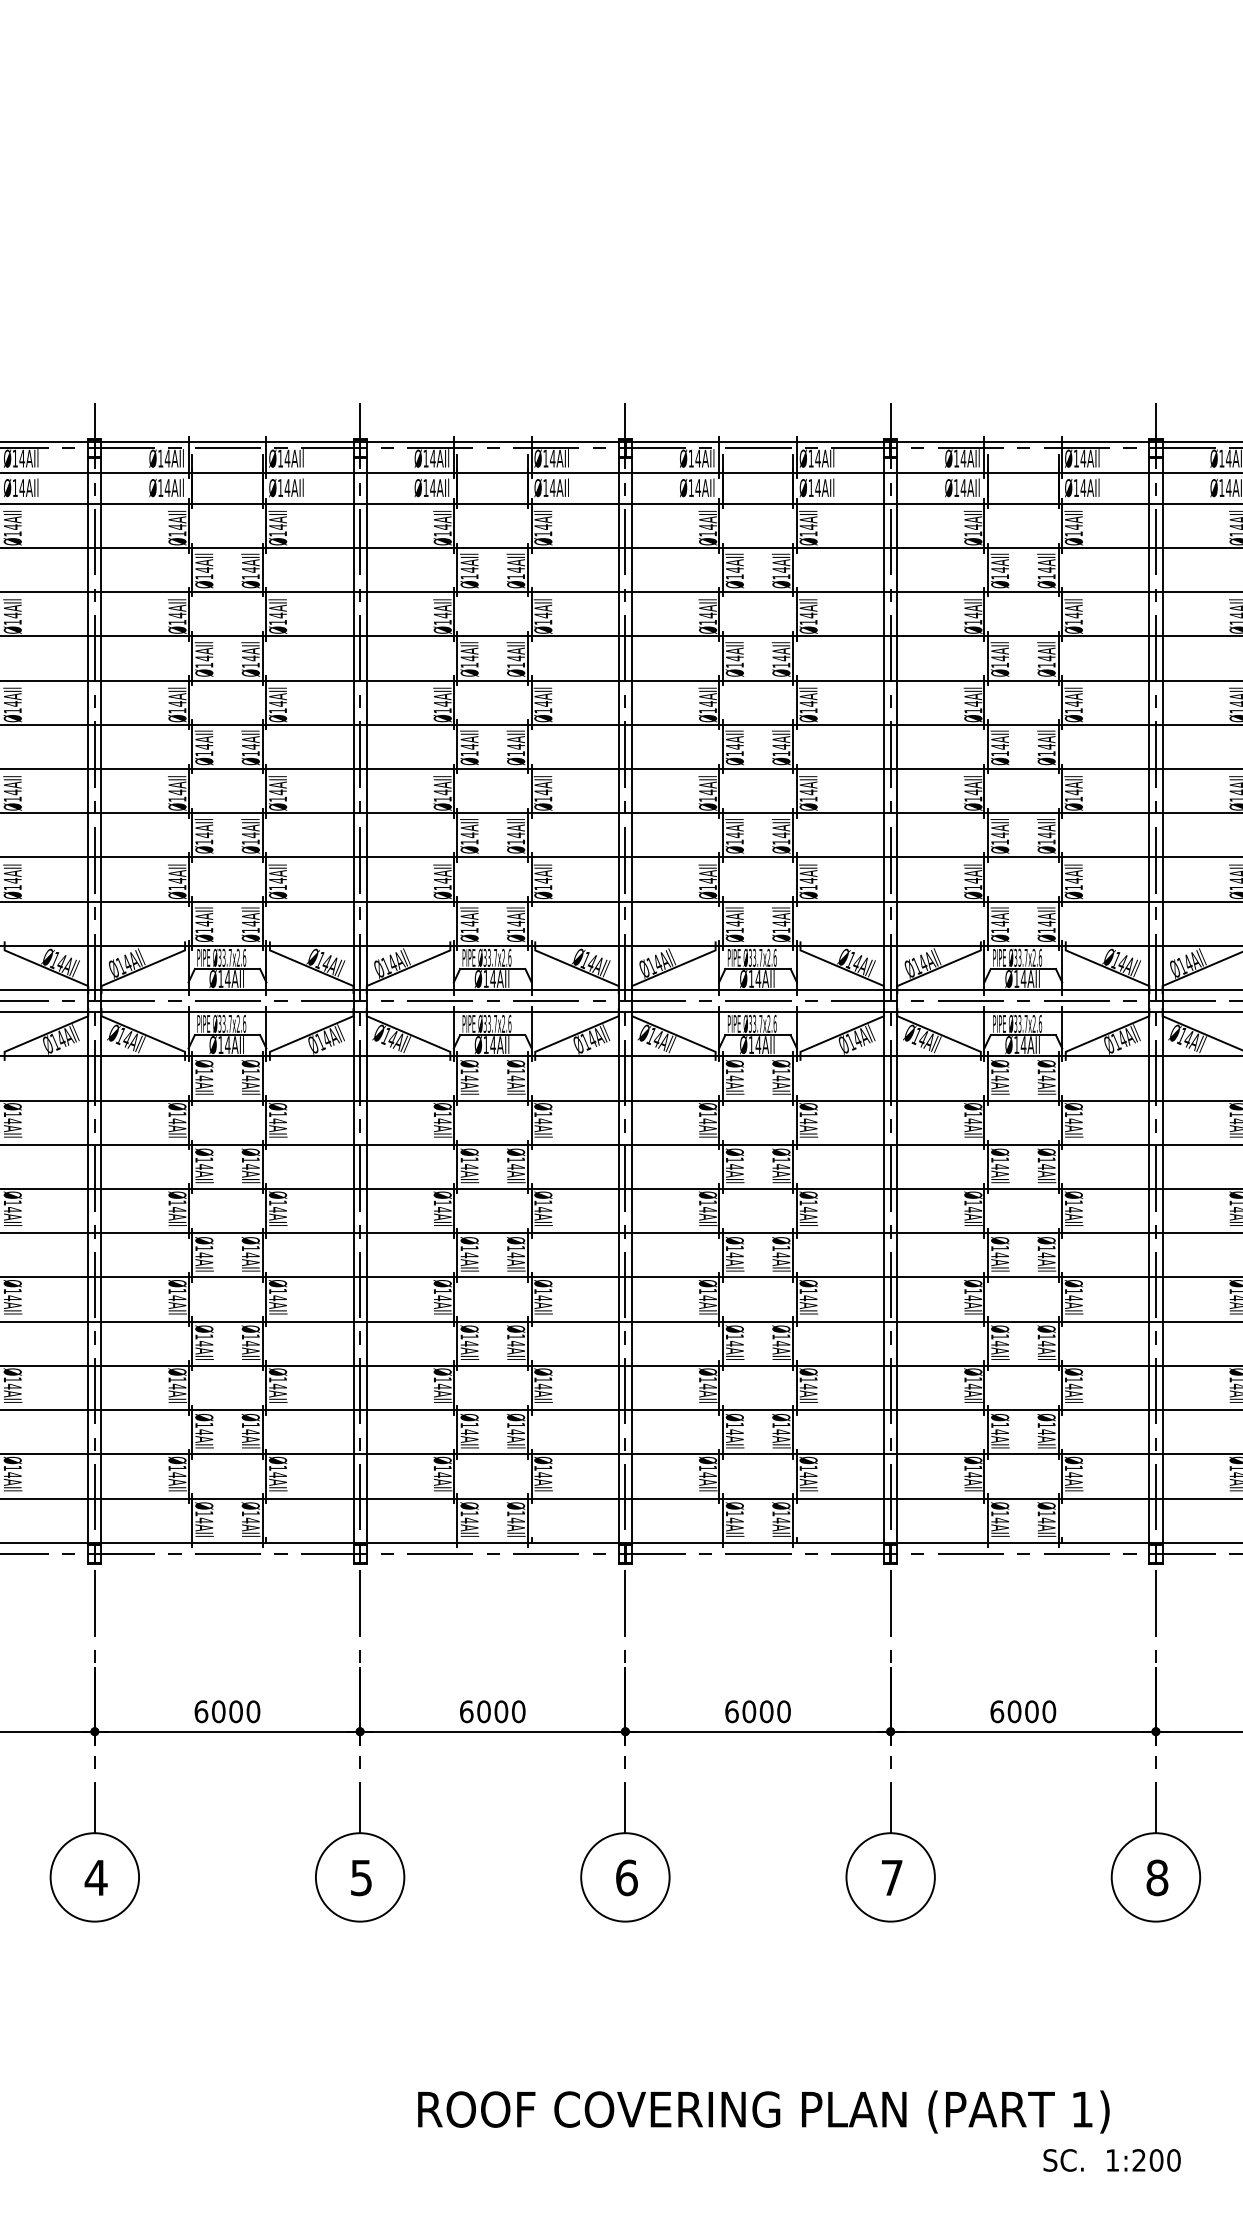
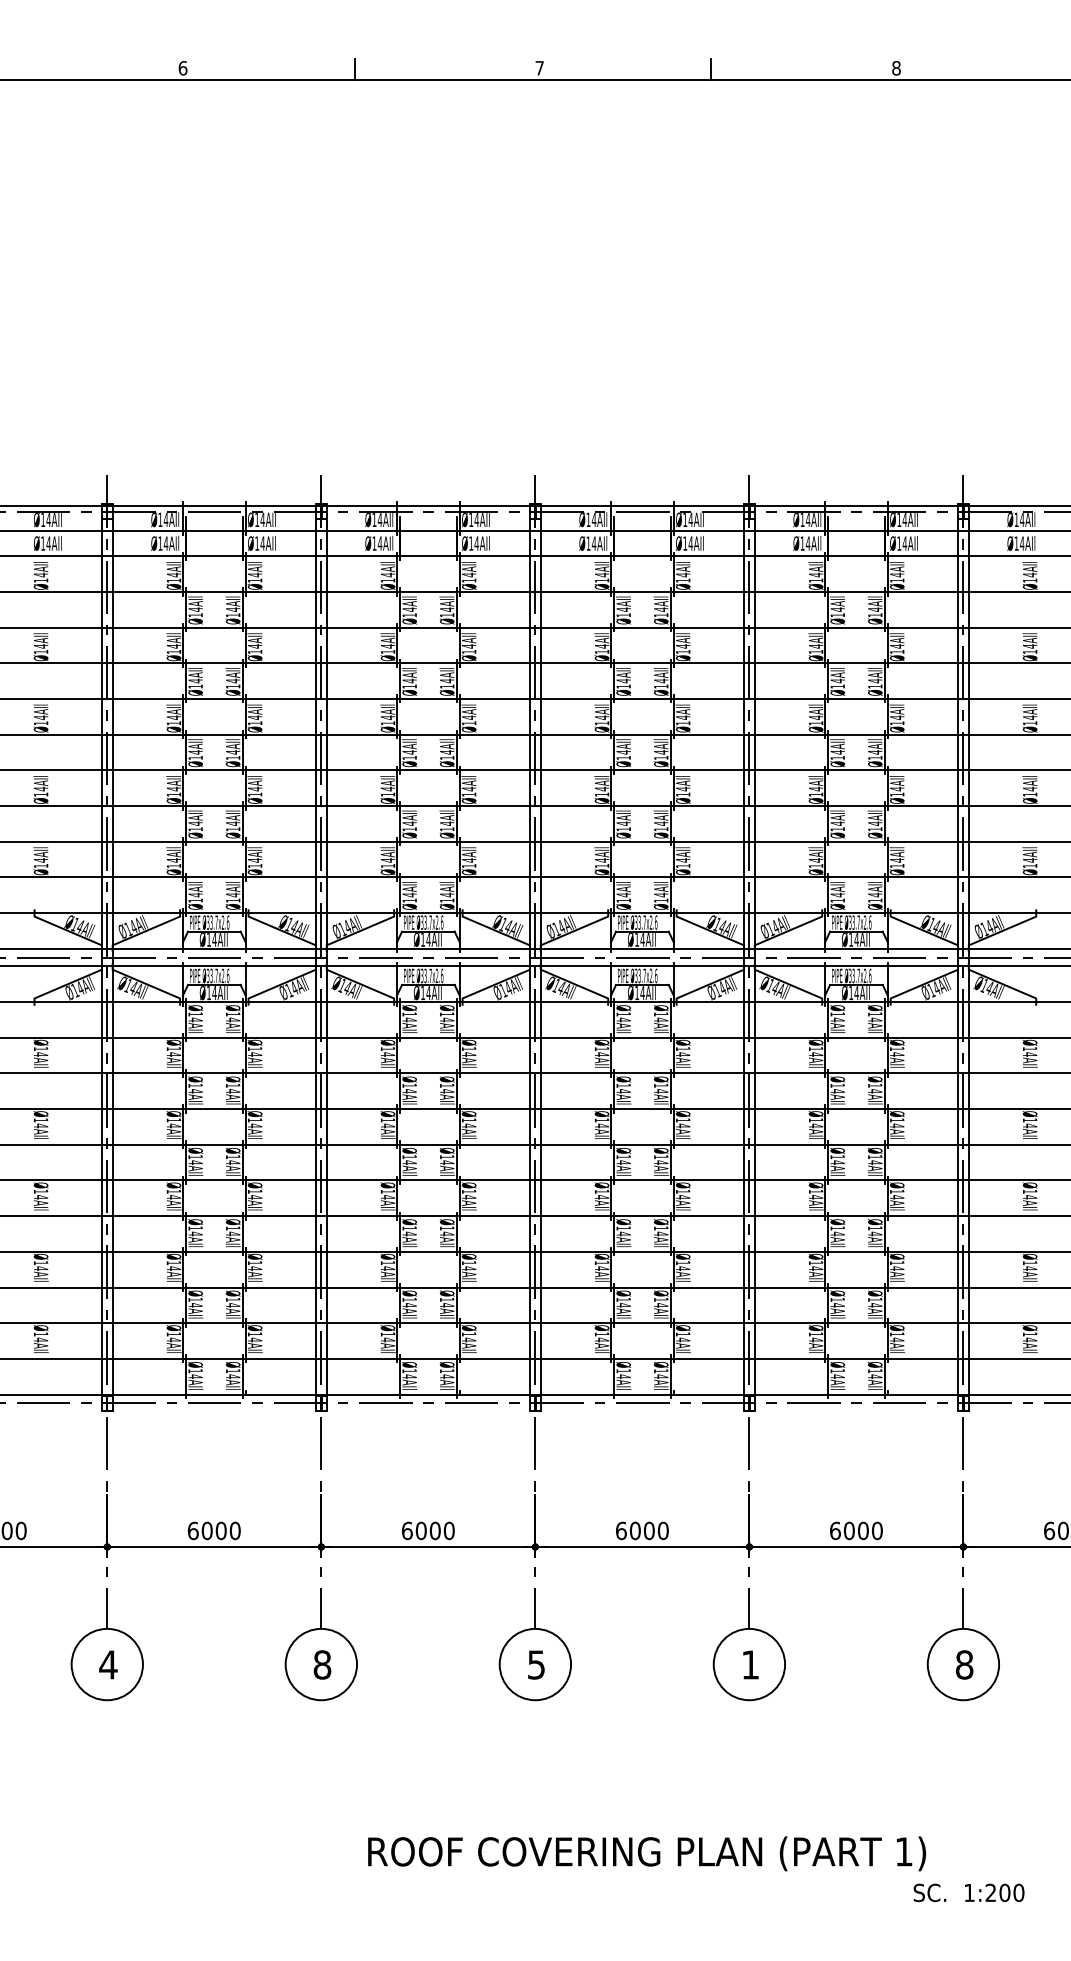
text: (361, 1877) -> (322, 1664), 5 -> 8
text: (626, 1877) -> (536, 1664), 6 -> 5
text: (892, 1877) -> (750, 1664), 7 -> 1
text: (1111, 2159) -> (968, 1892), moved

